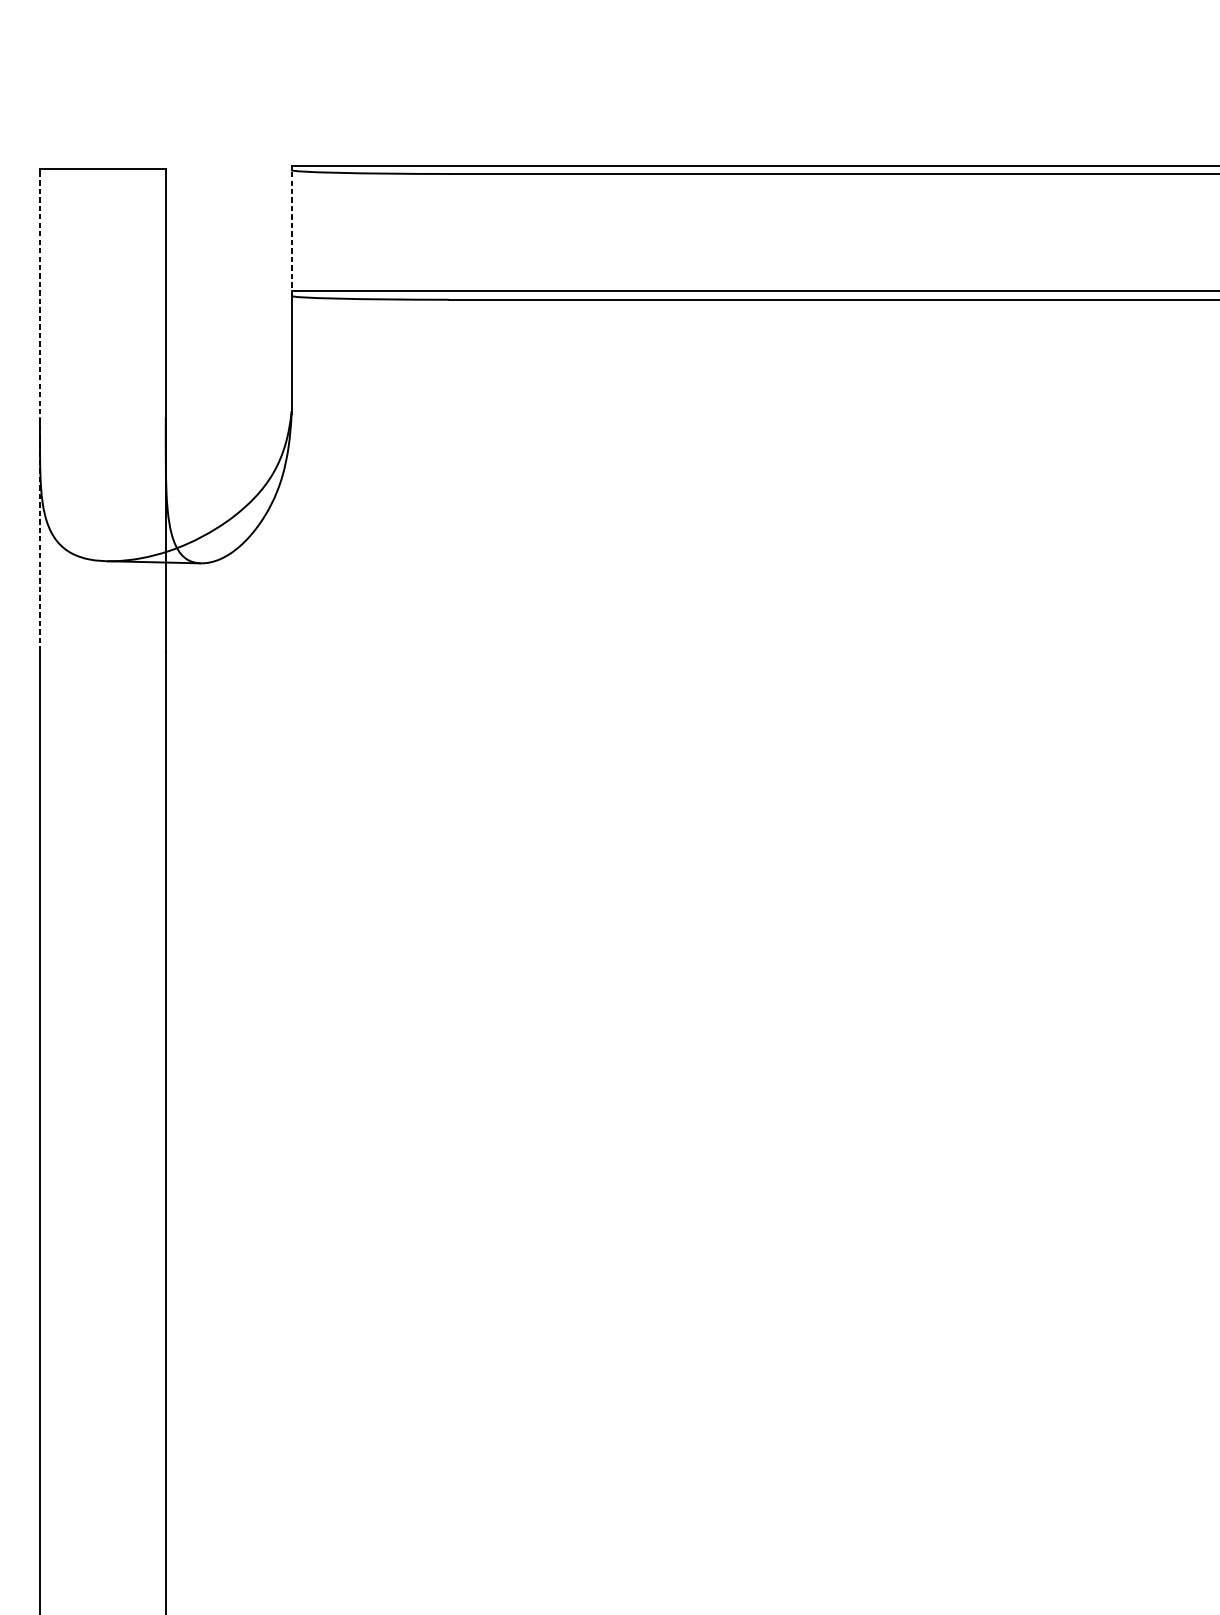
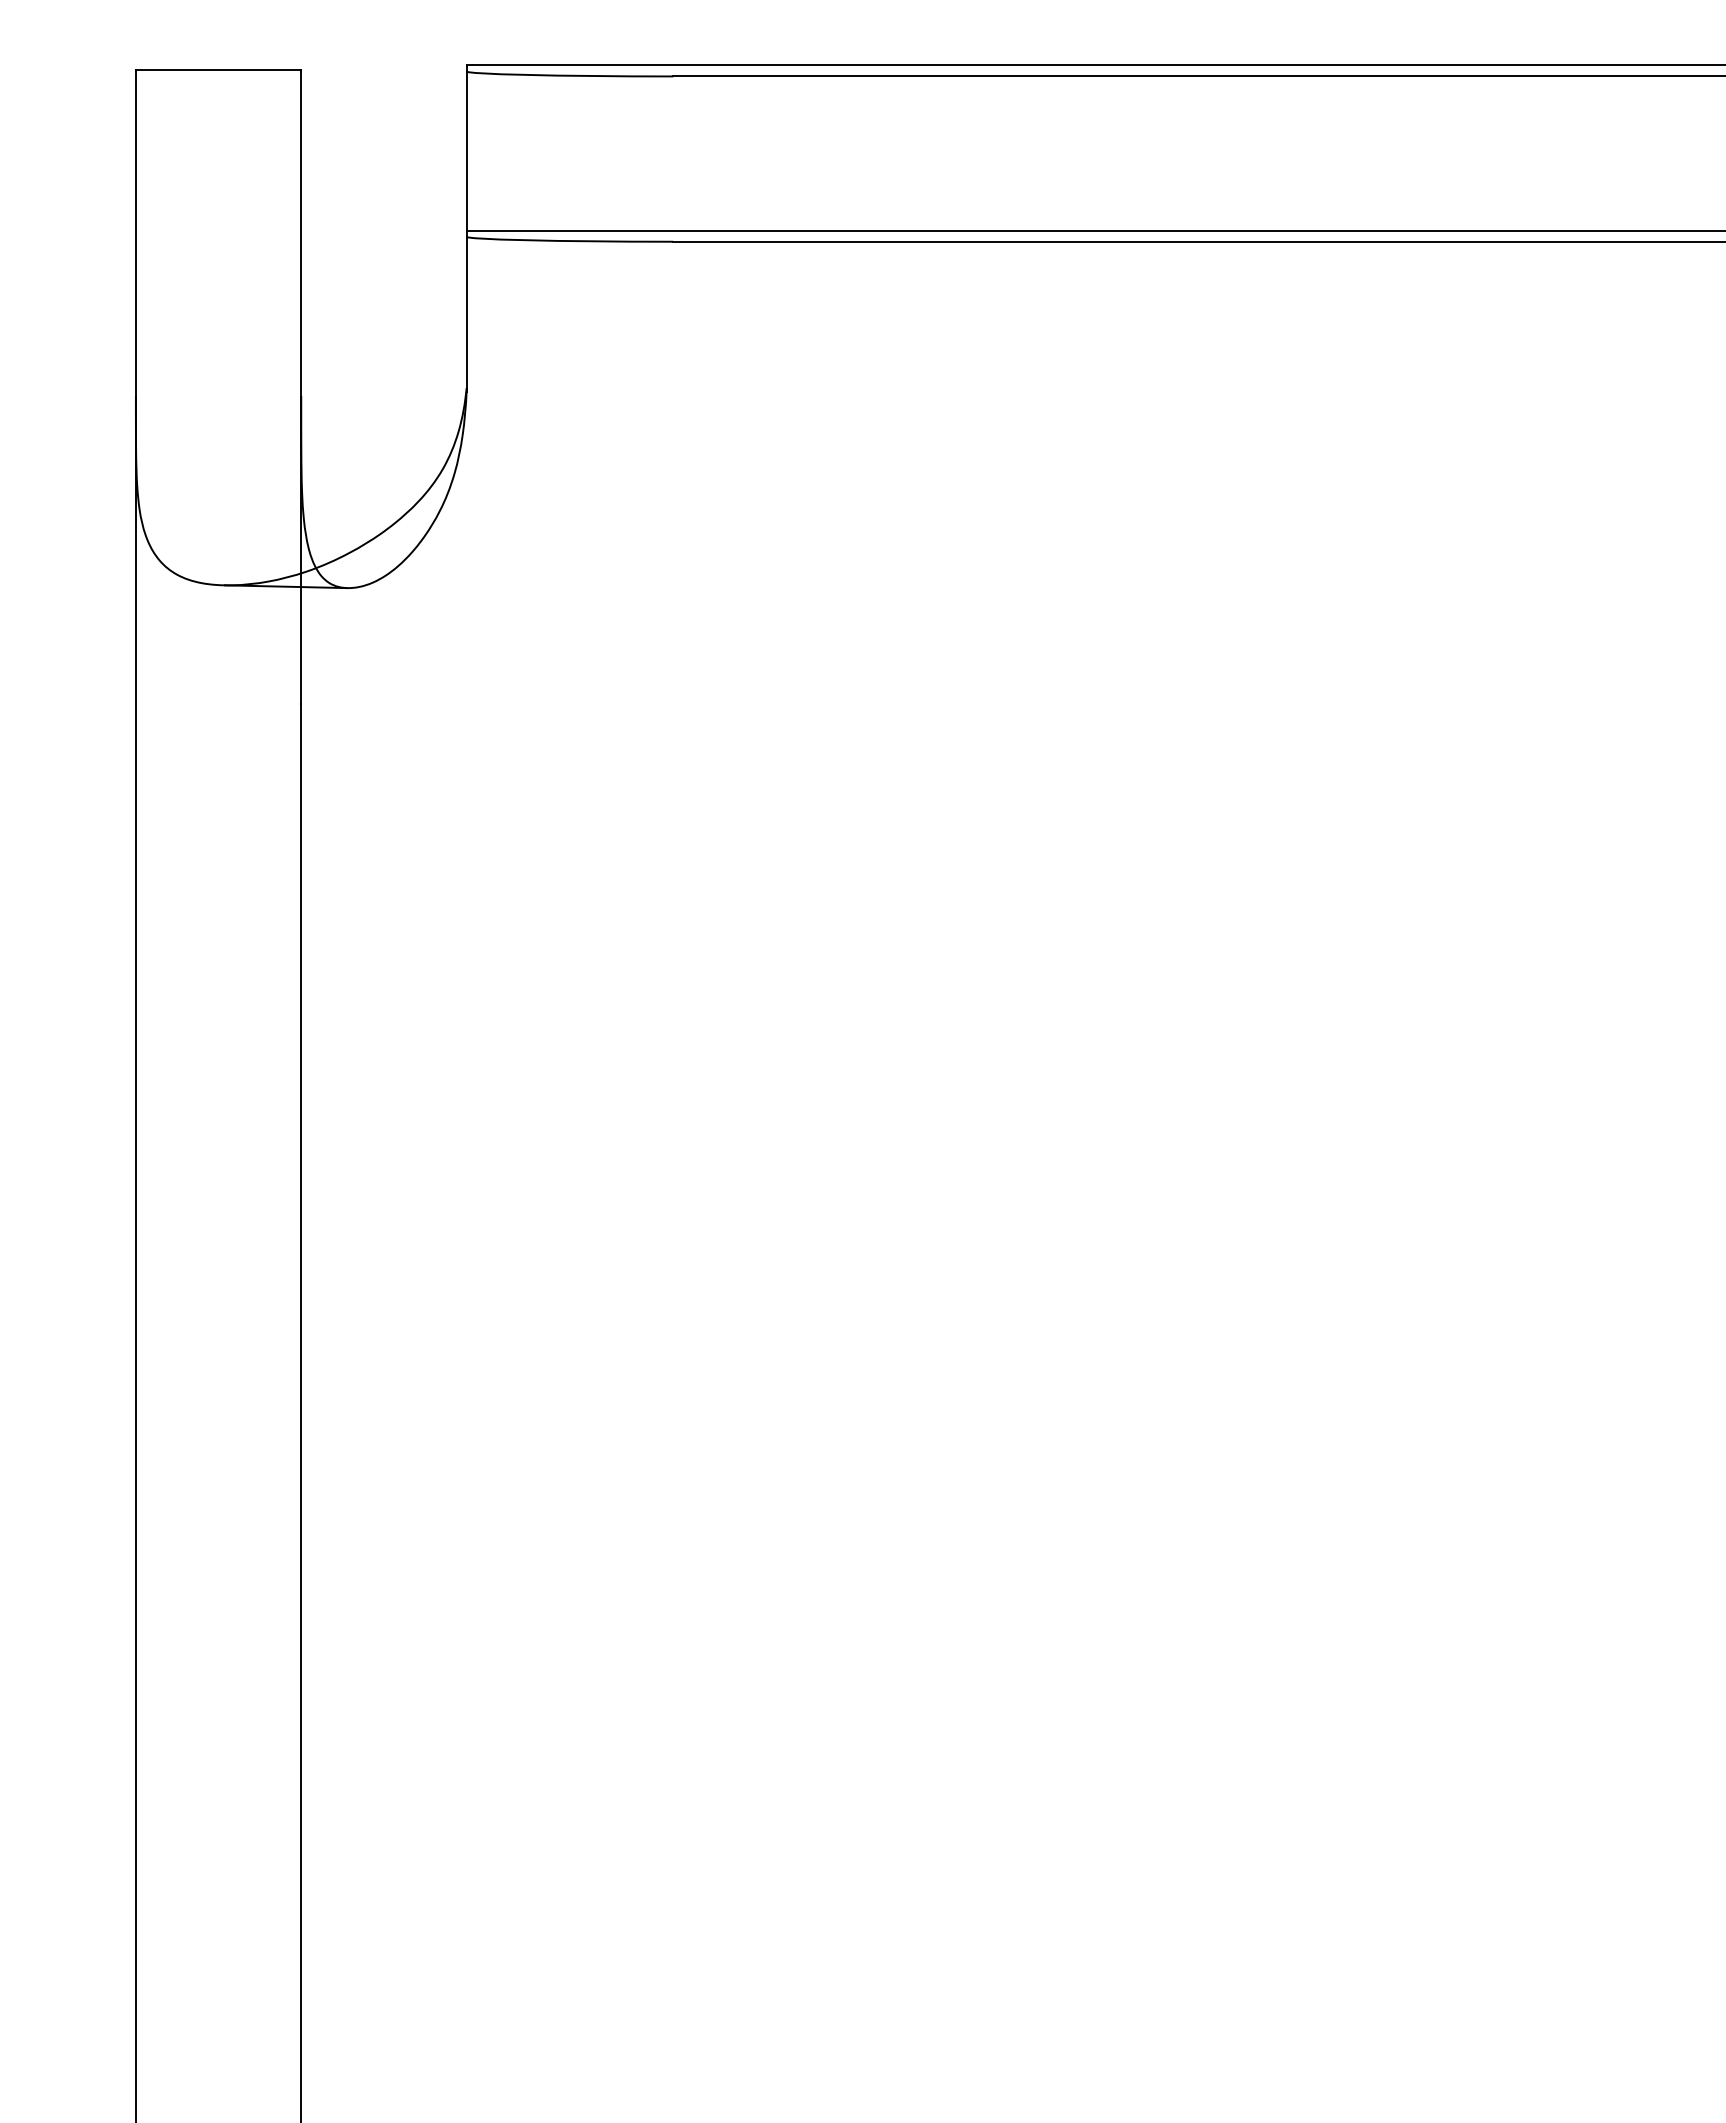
line: (291, 233) -> (466, 154), dashed -> solid
line: (39, 411) -> (135, 388), dashed -> solid

